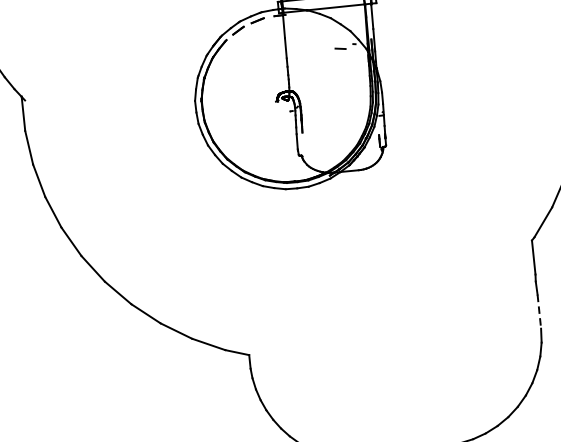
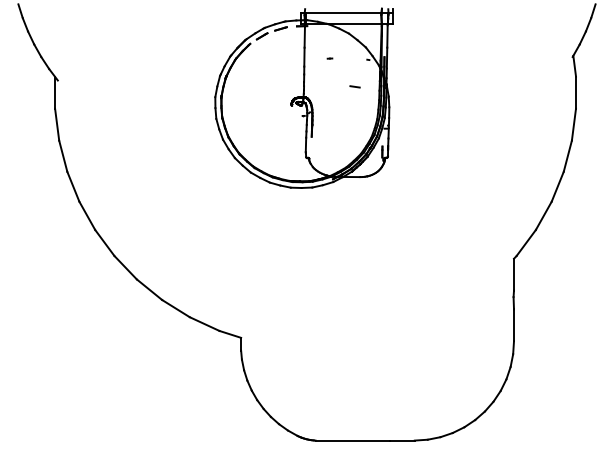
part: (312, 46) -> (329, 58), added
line: (339, 48) -> (354, 86), moved
line: (539, 311) -> (514, 325), dashed -> solid

